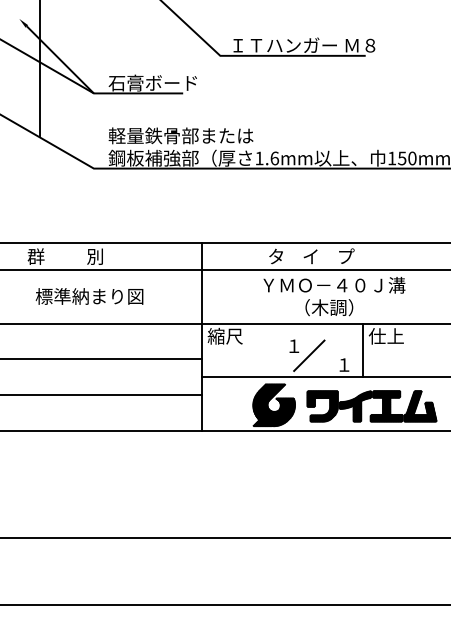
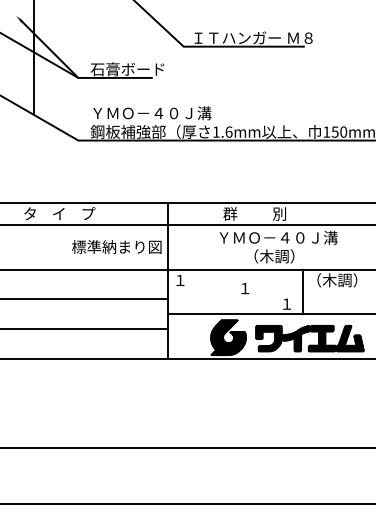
text: (180, 136) -> (150, 113), 軽量鉄骨部または -> ＹＭＯ－４０Ｊ溝
text: (71, 256) -> (59, 213), 群          別 -> タ    イ    プ
text: (311, 256) -> (259, 213), タ    イ    プ -> 群          別
text: (89, 296) -> (116, 247), moved
text: (224, 336) -> (187, 280), 縮尺 -> １
text: (399, 336) -> (332, 280), 仕上 -> （木調）
line: (308, 355) -> (257, 296), removed

